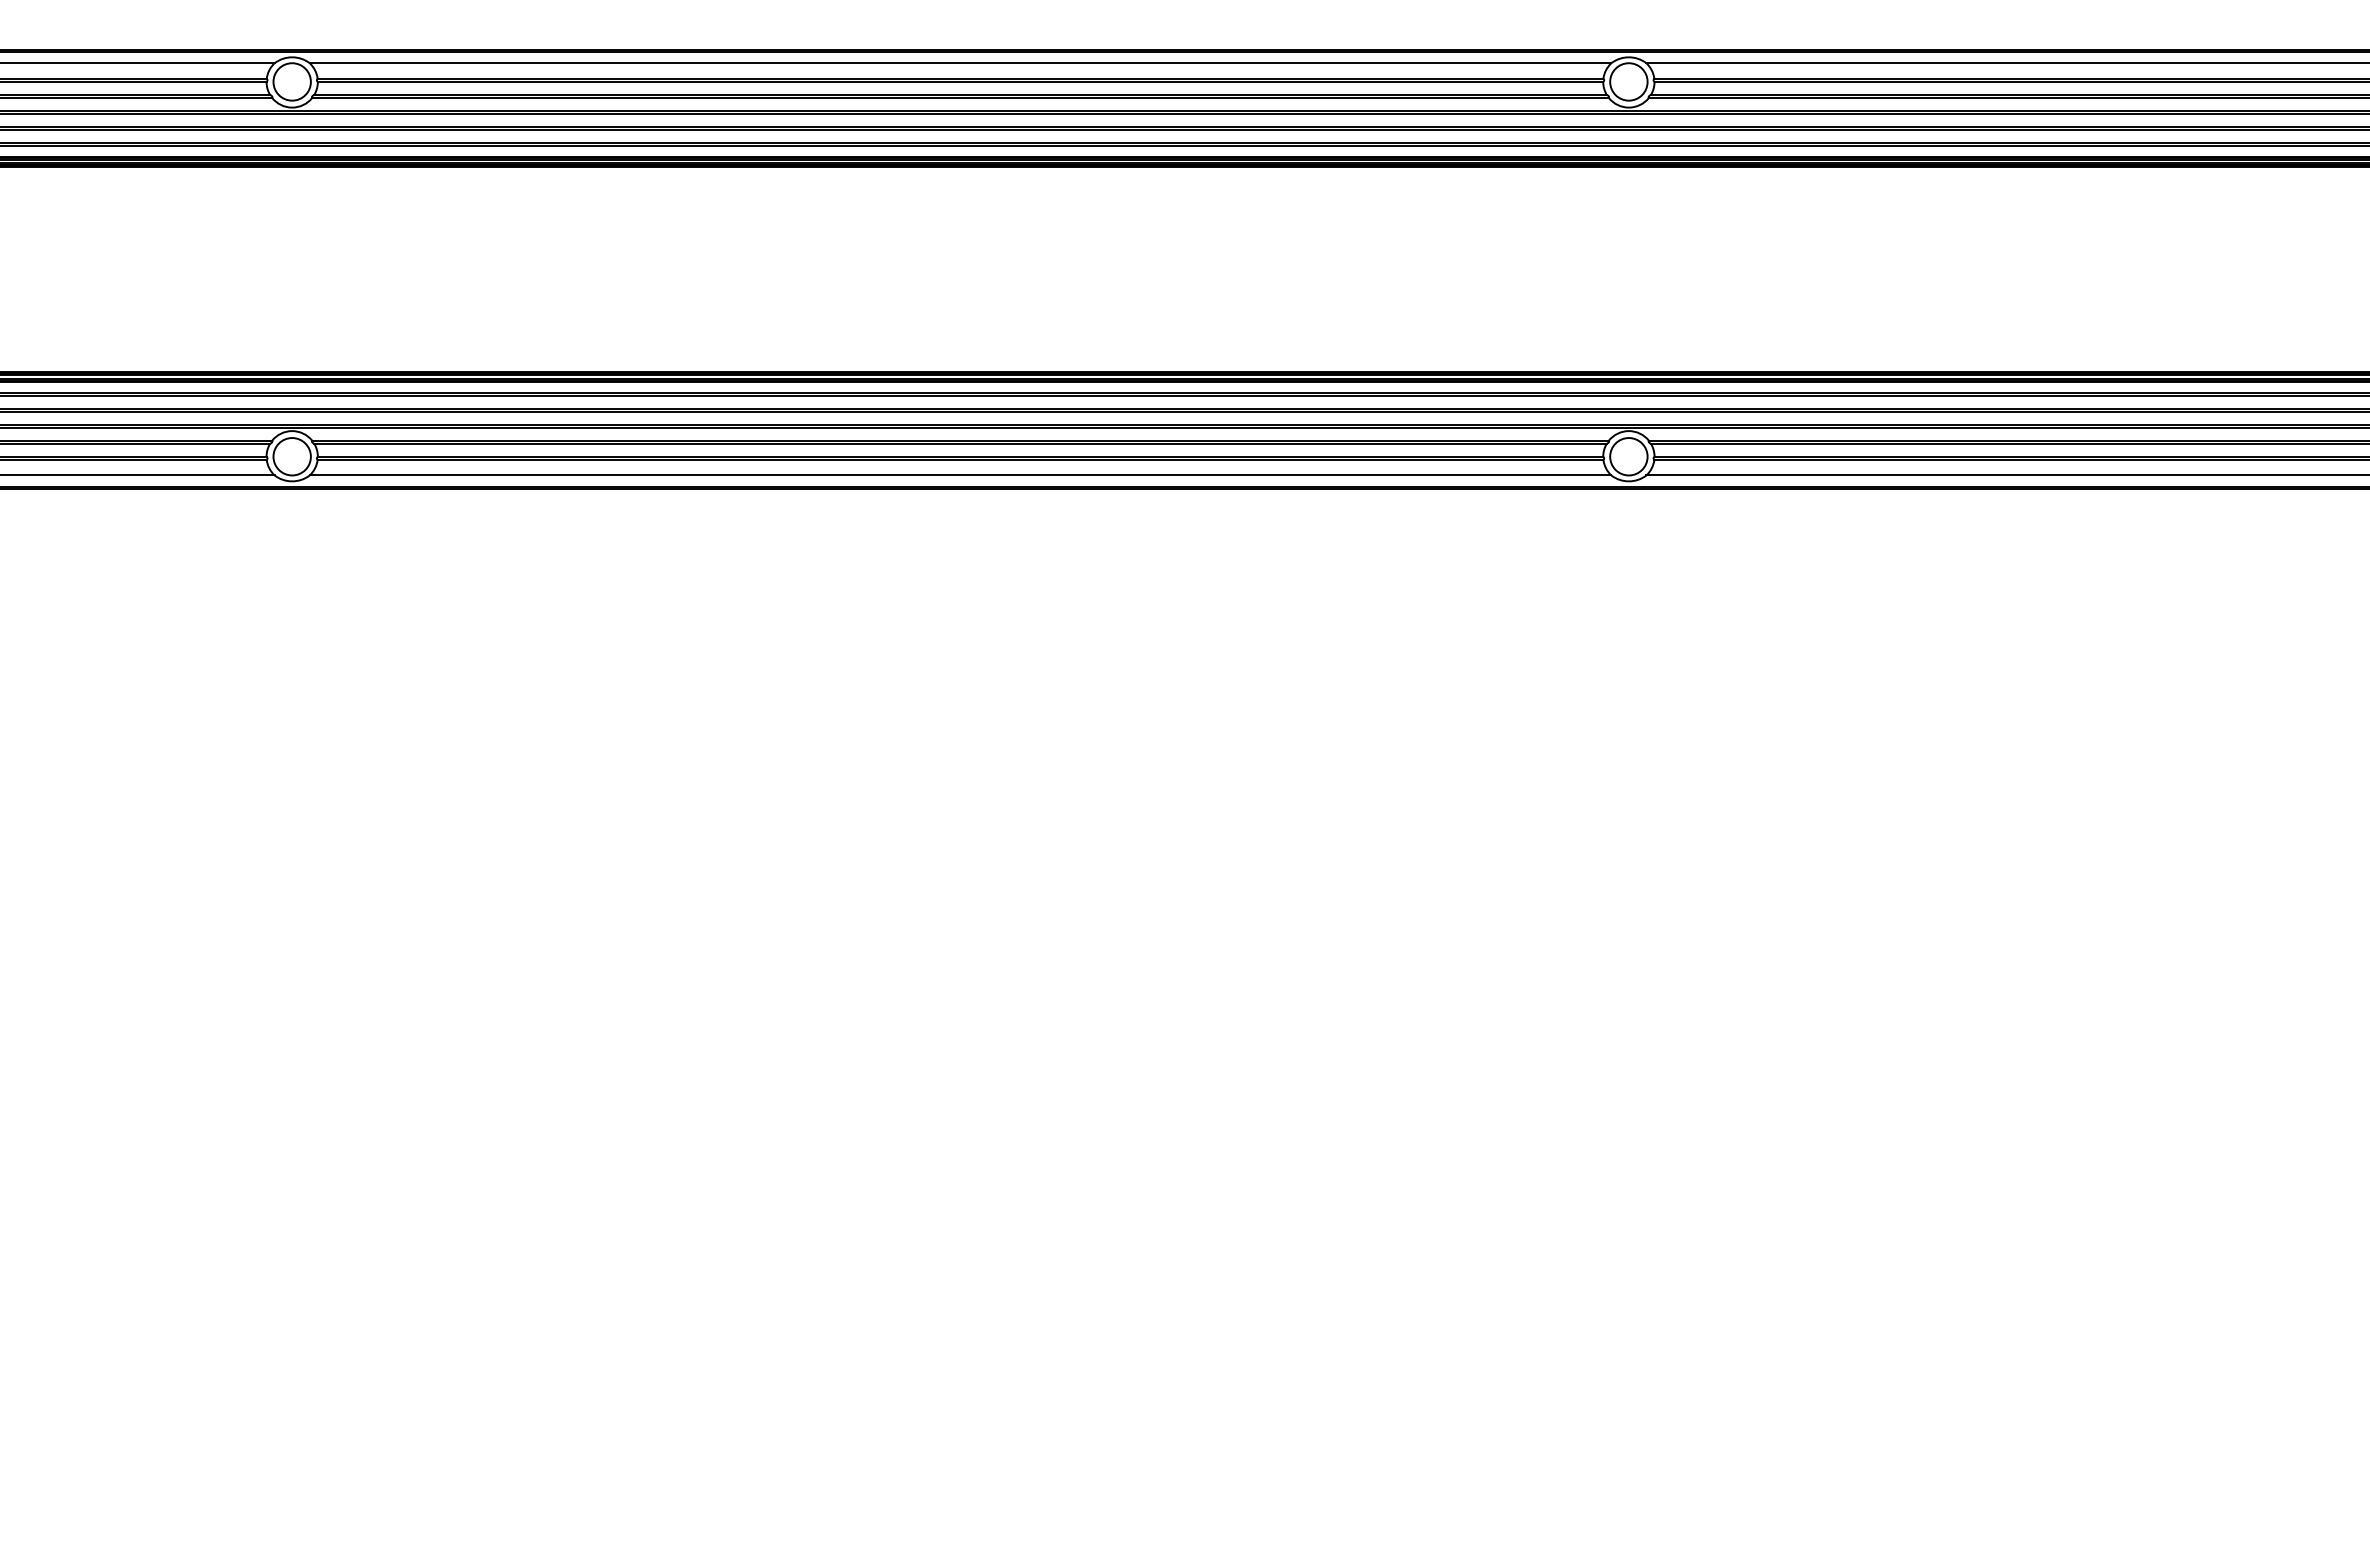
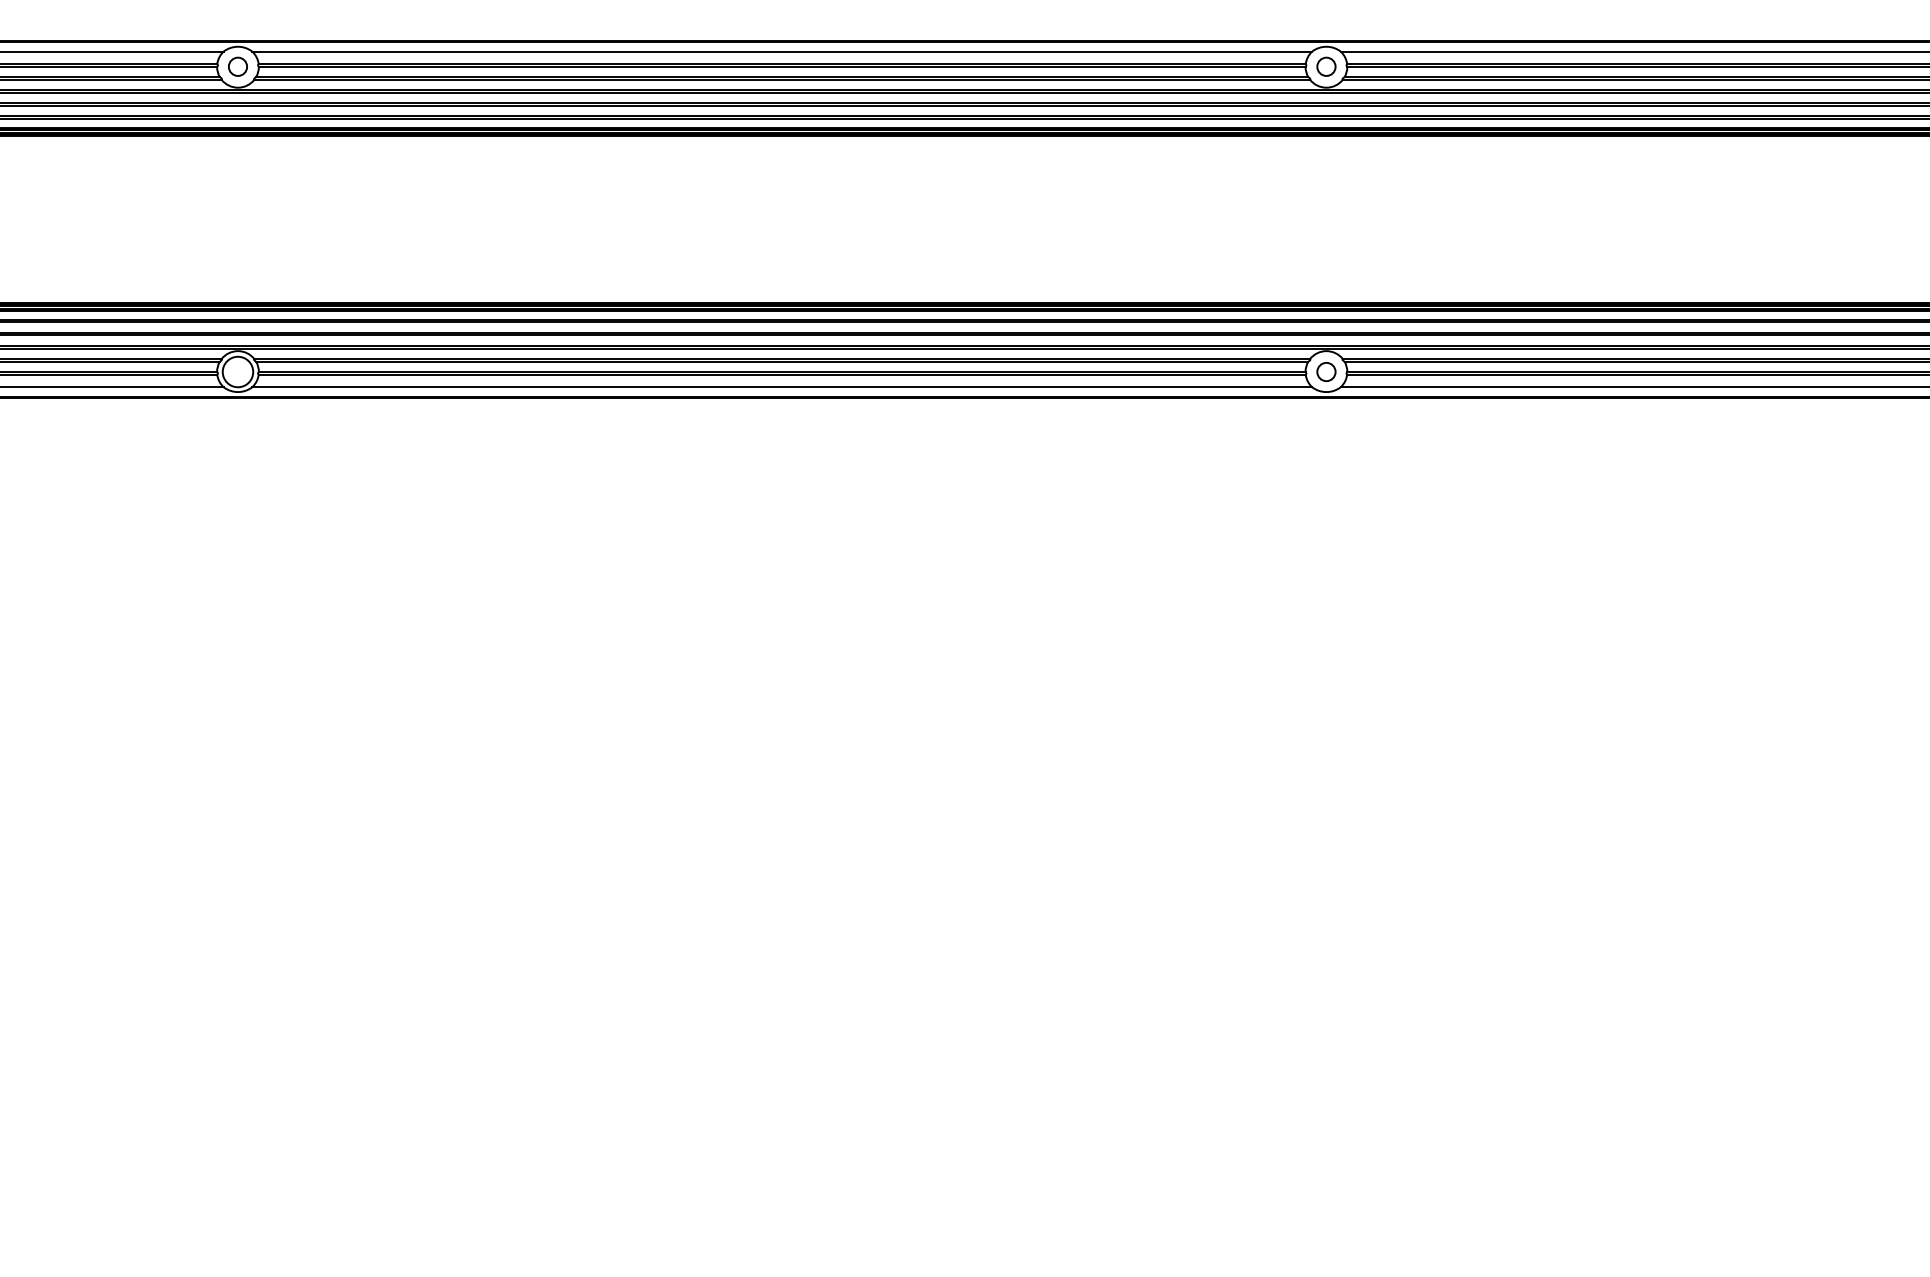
circle: (291, 81) -> (237, 66), size x0.6
circle: (1628, 81) -> (1326, 66), size x0.6
circle: (1628, 456) -> (1326, 371), size x0.6

